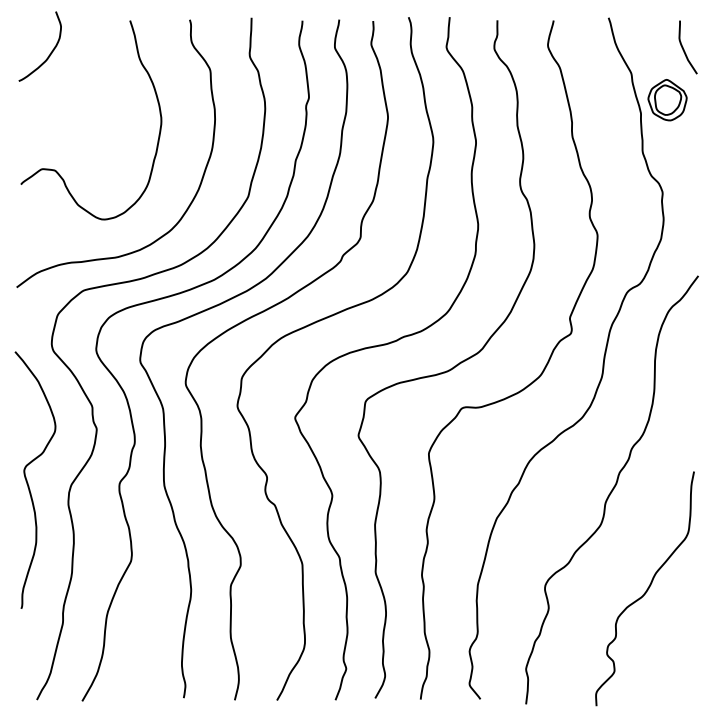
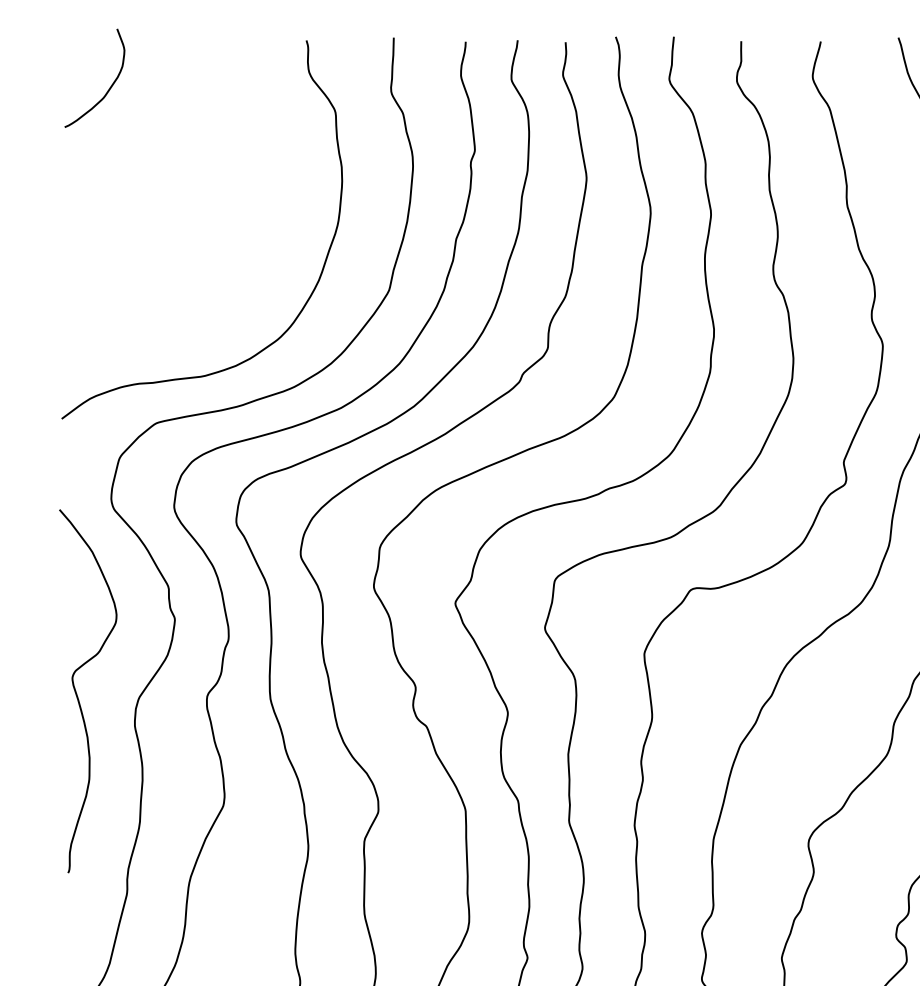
curve: (55, 169) -> (116, 252), removed

